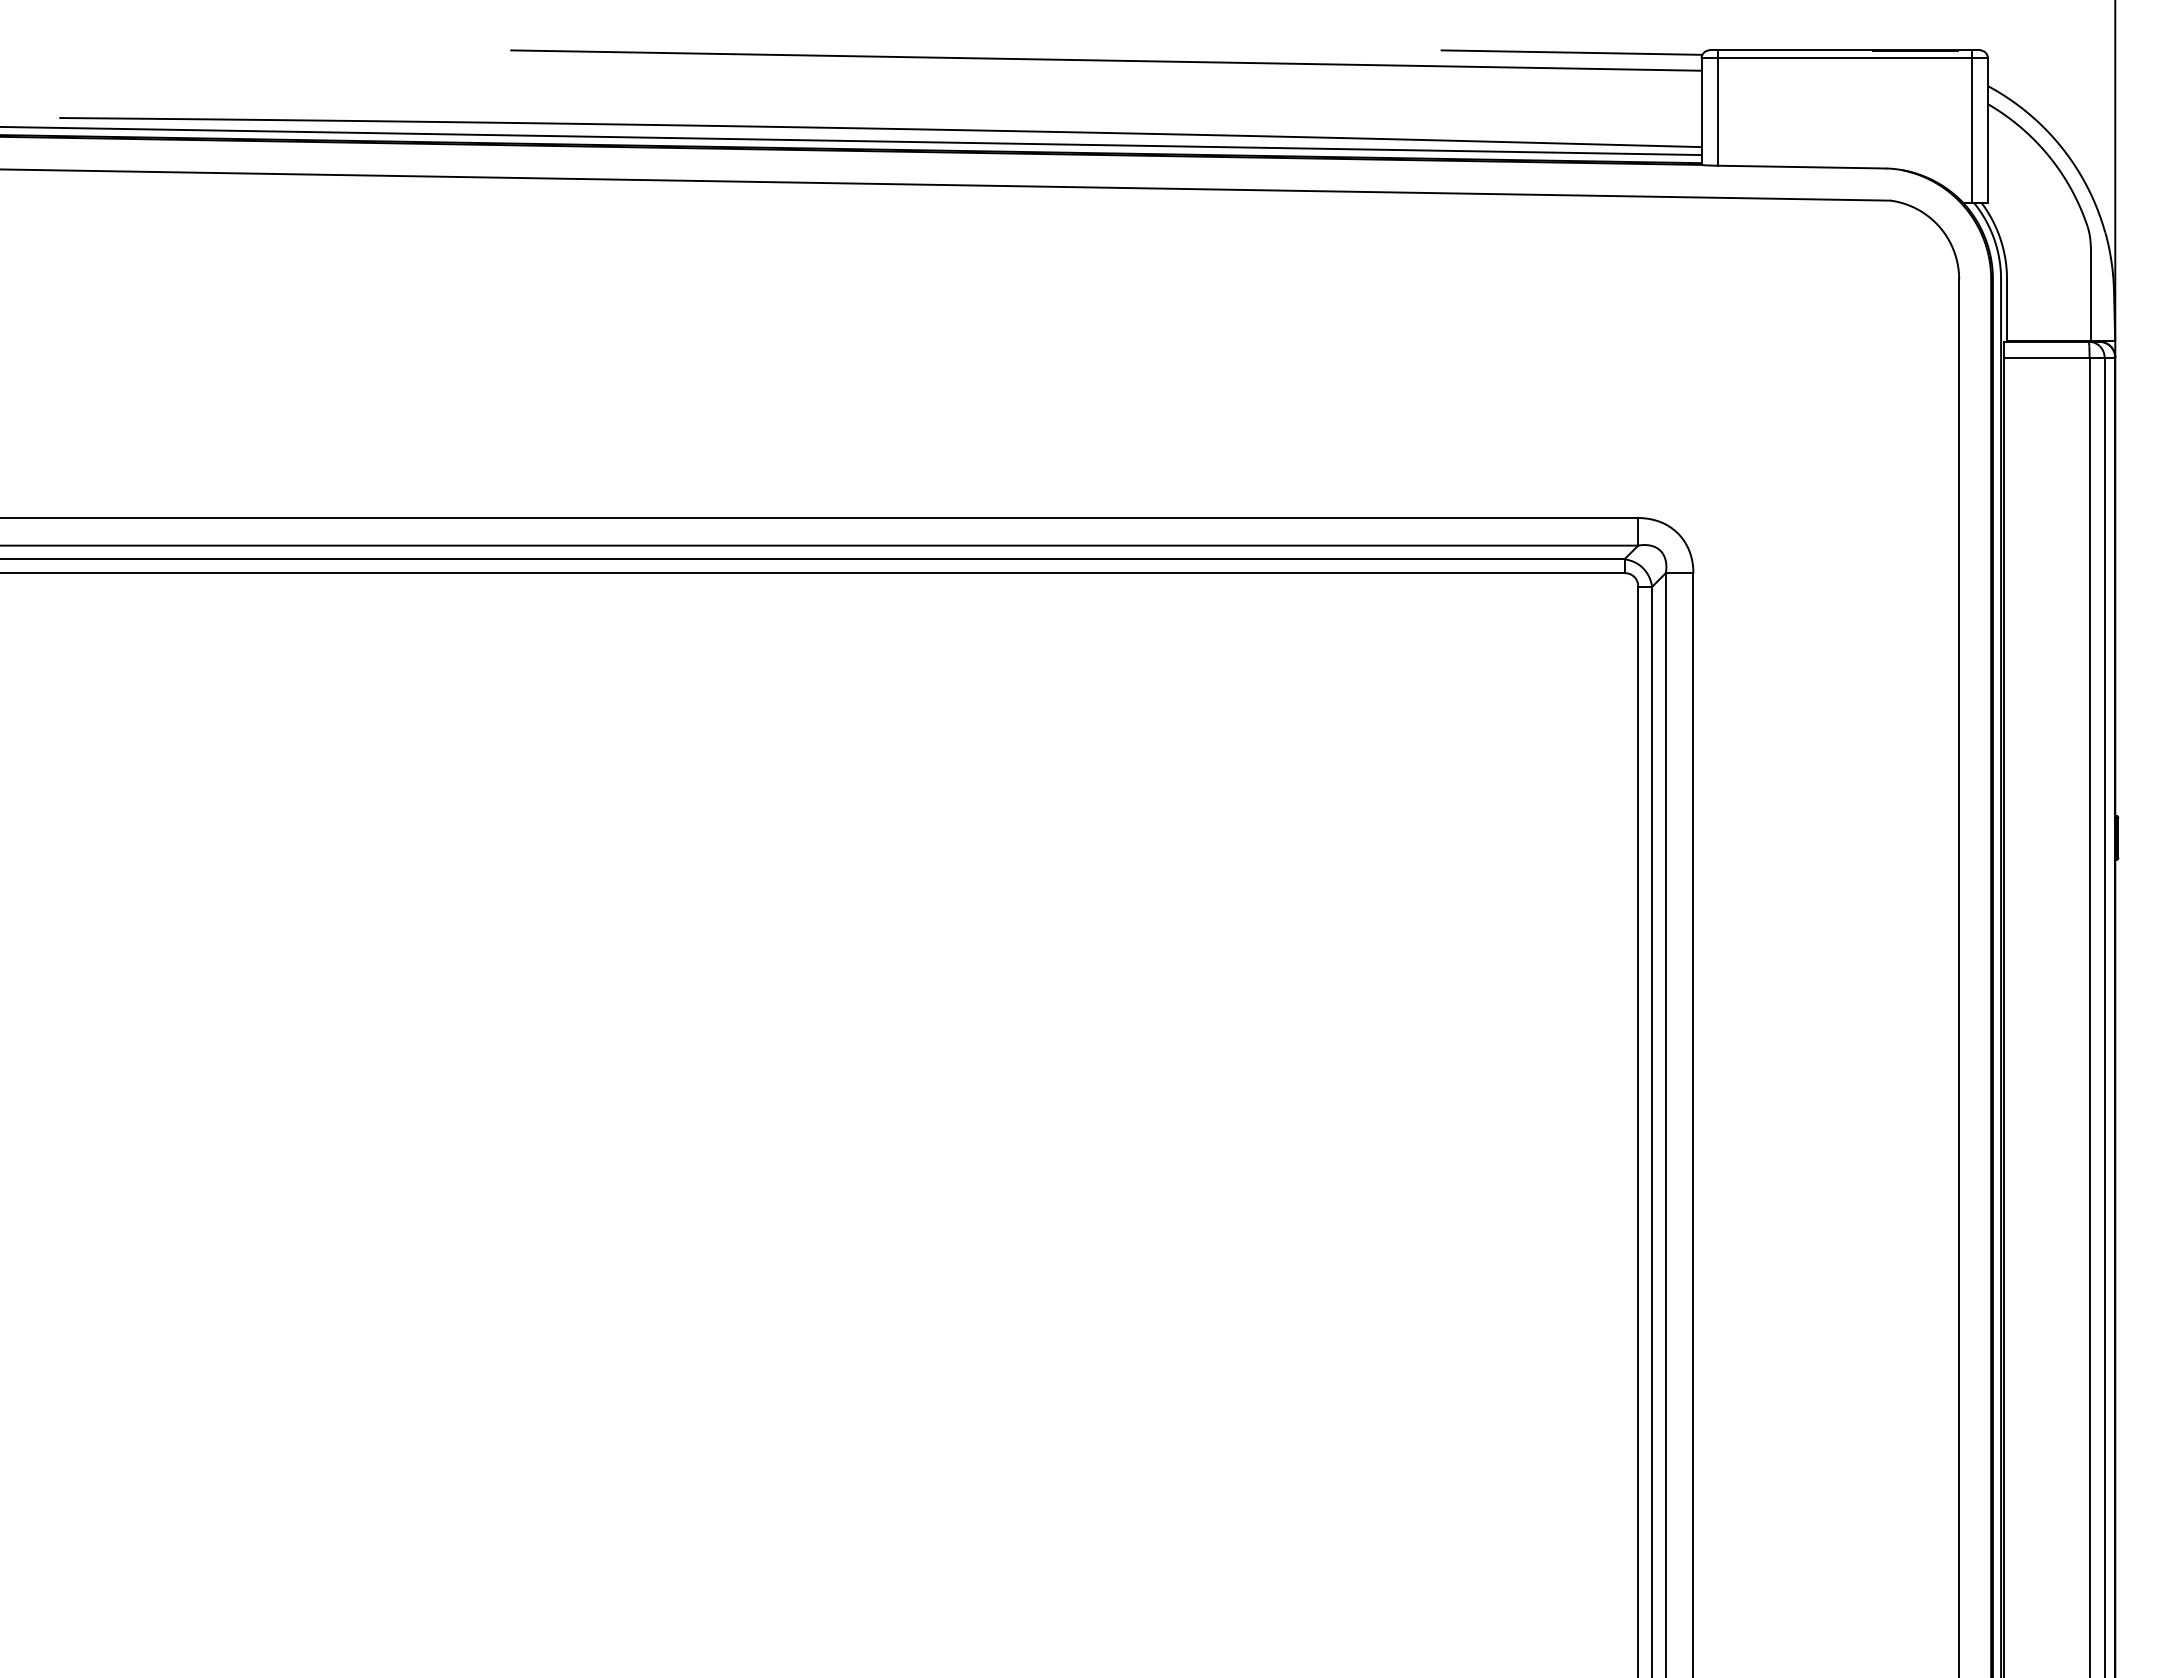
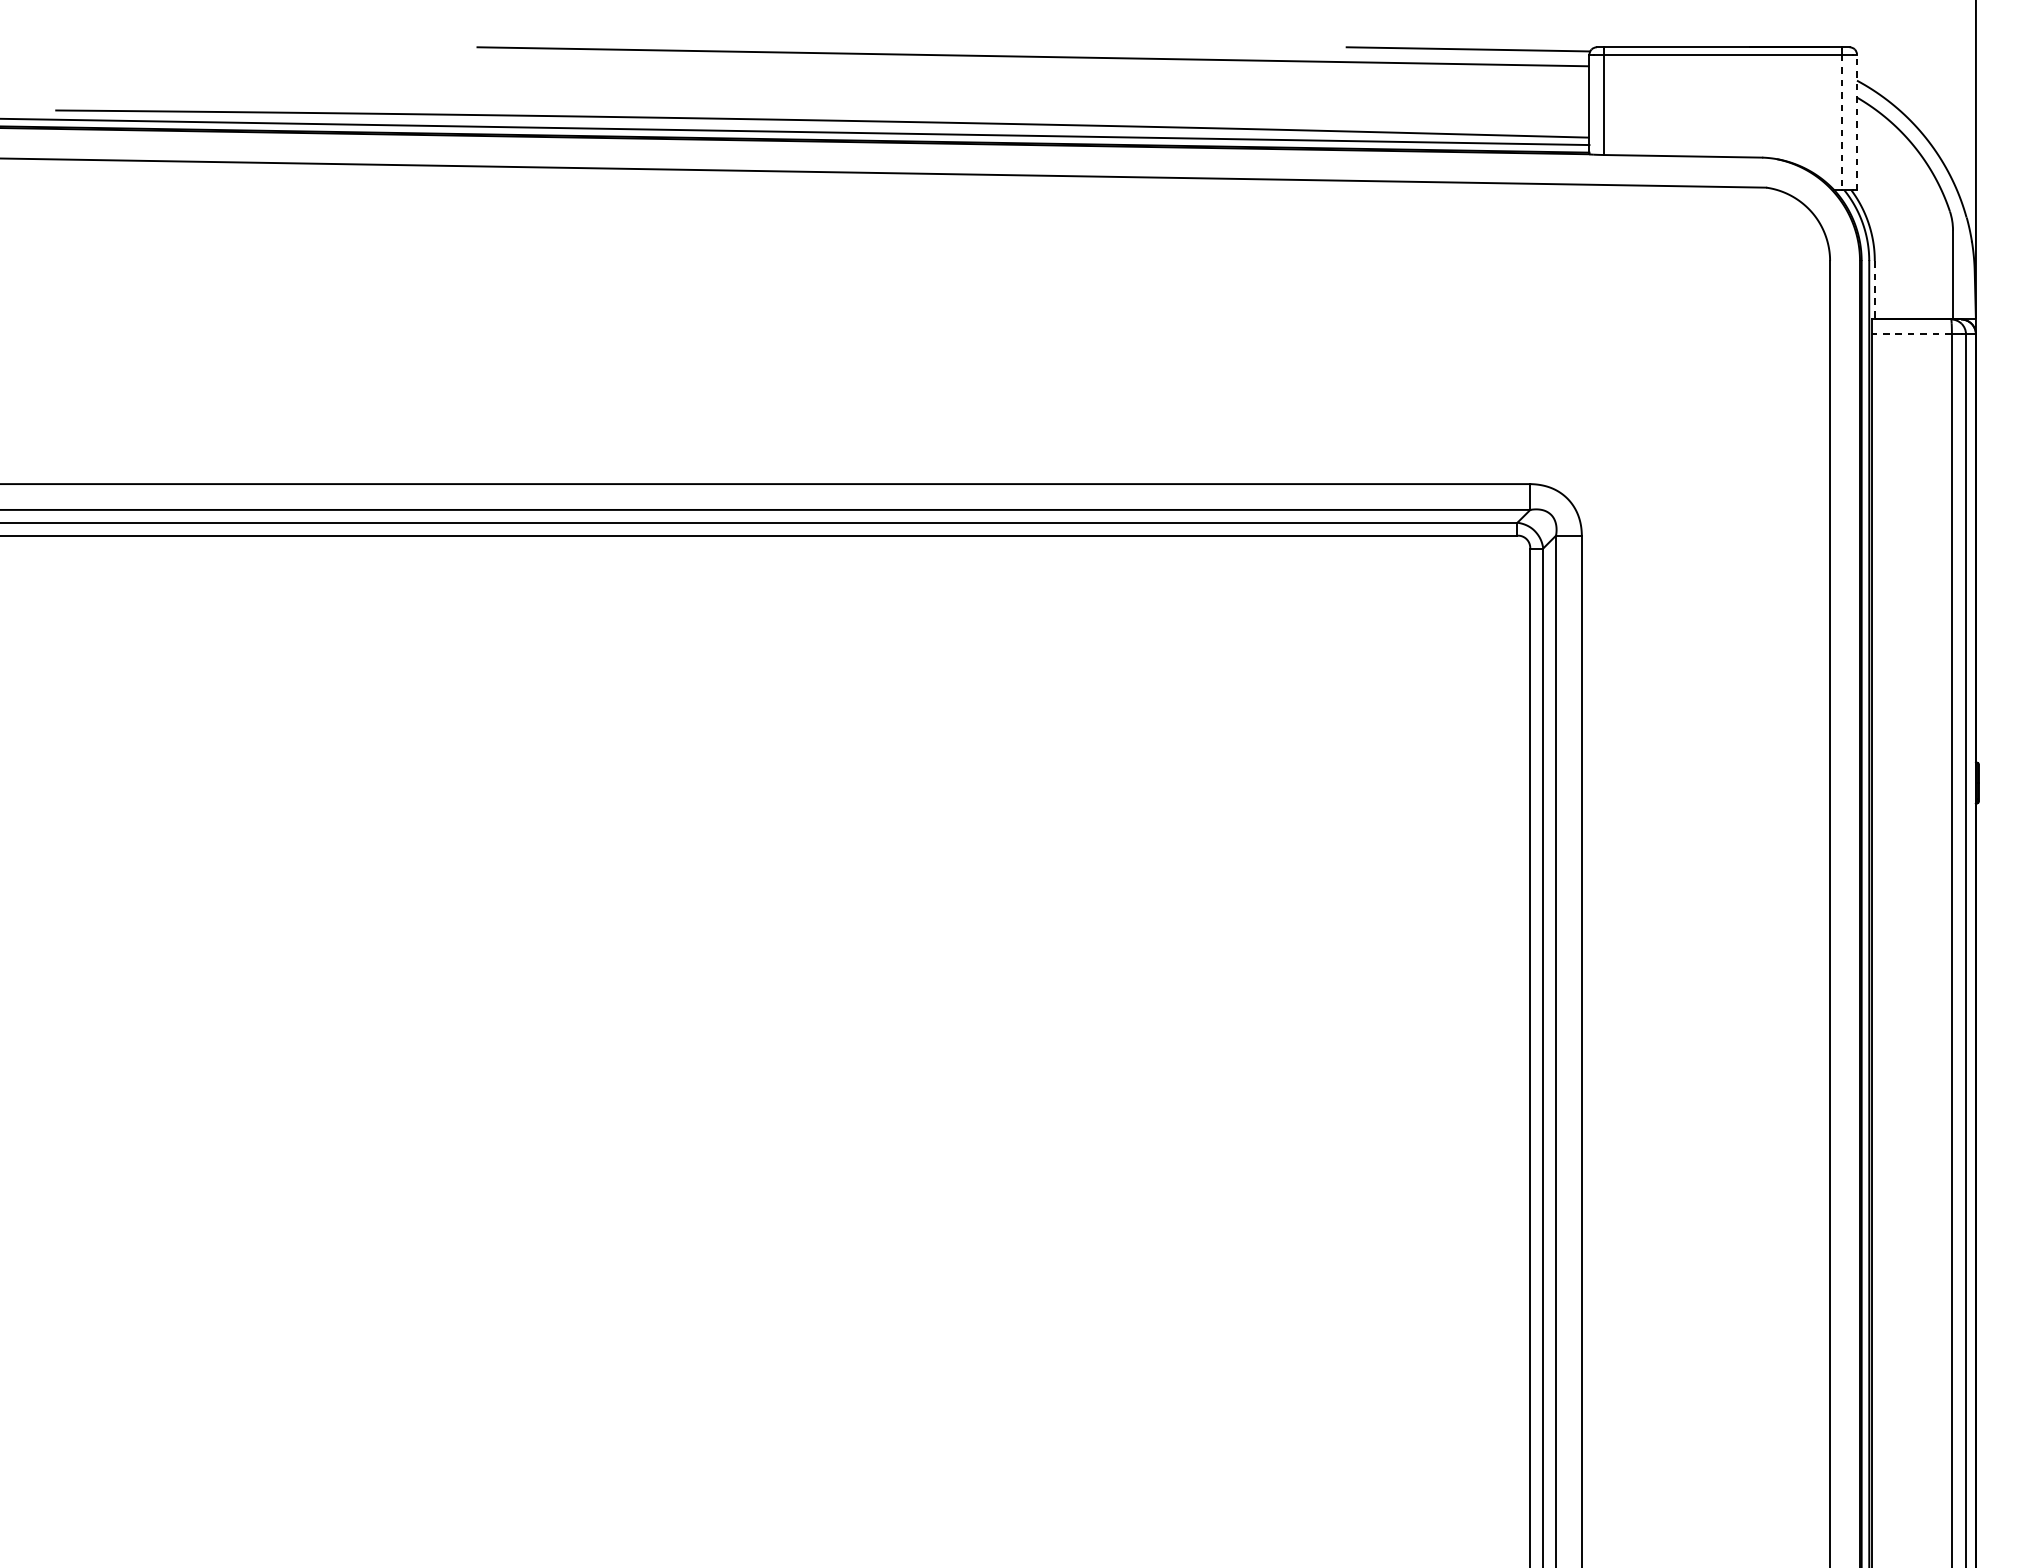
line: (1987, 130) -> (1856, 122), solid -> dashed
line: (1972, 131) -> (1842, 123), solid -> dashed
line: (2007, 310) -> (1875, 290), solid -> dashed
line: (2046, 357) -> (1911, 334), solid -> dashed

